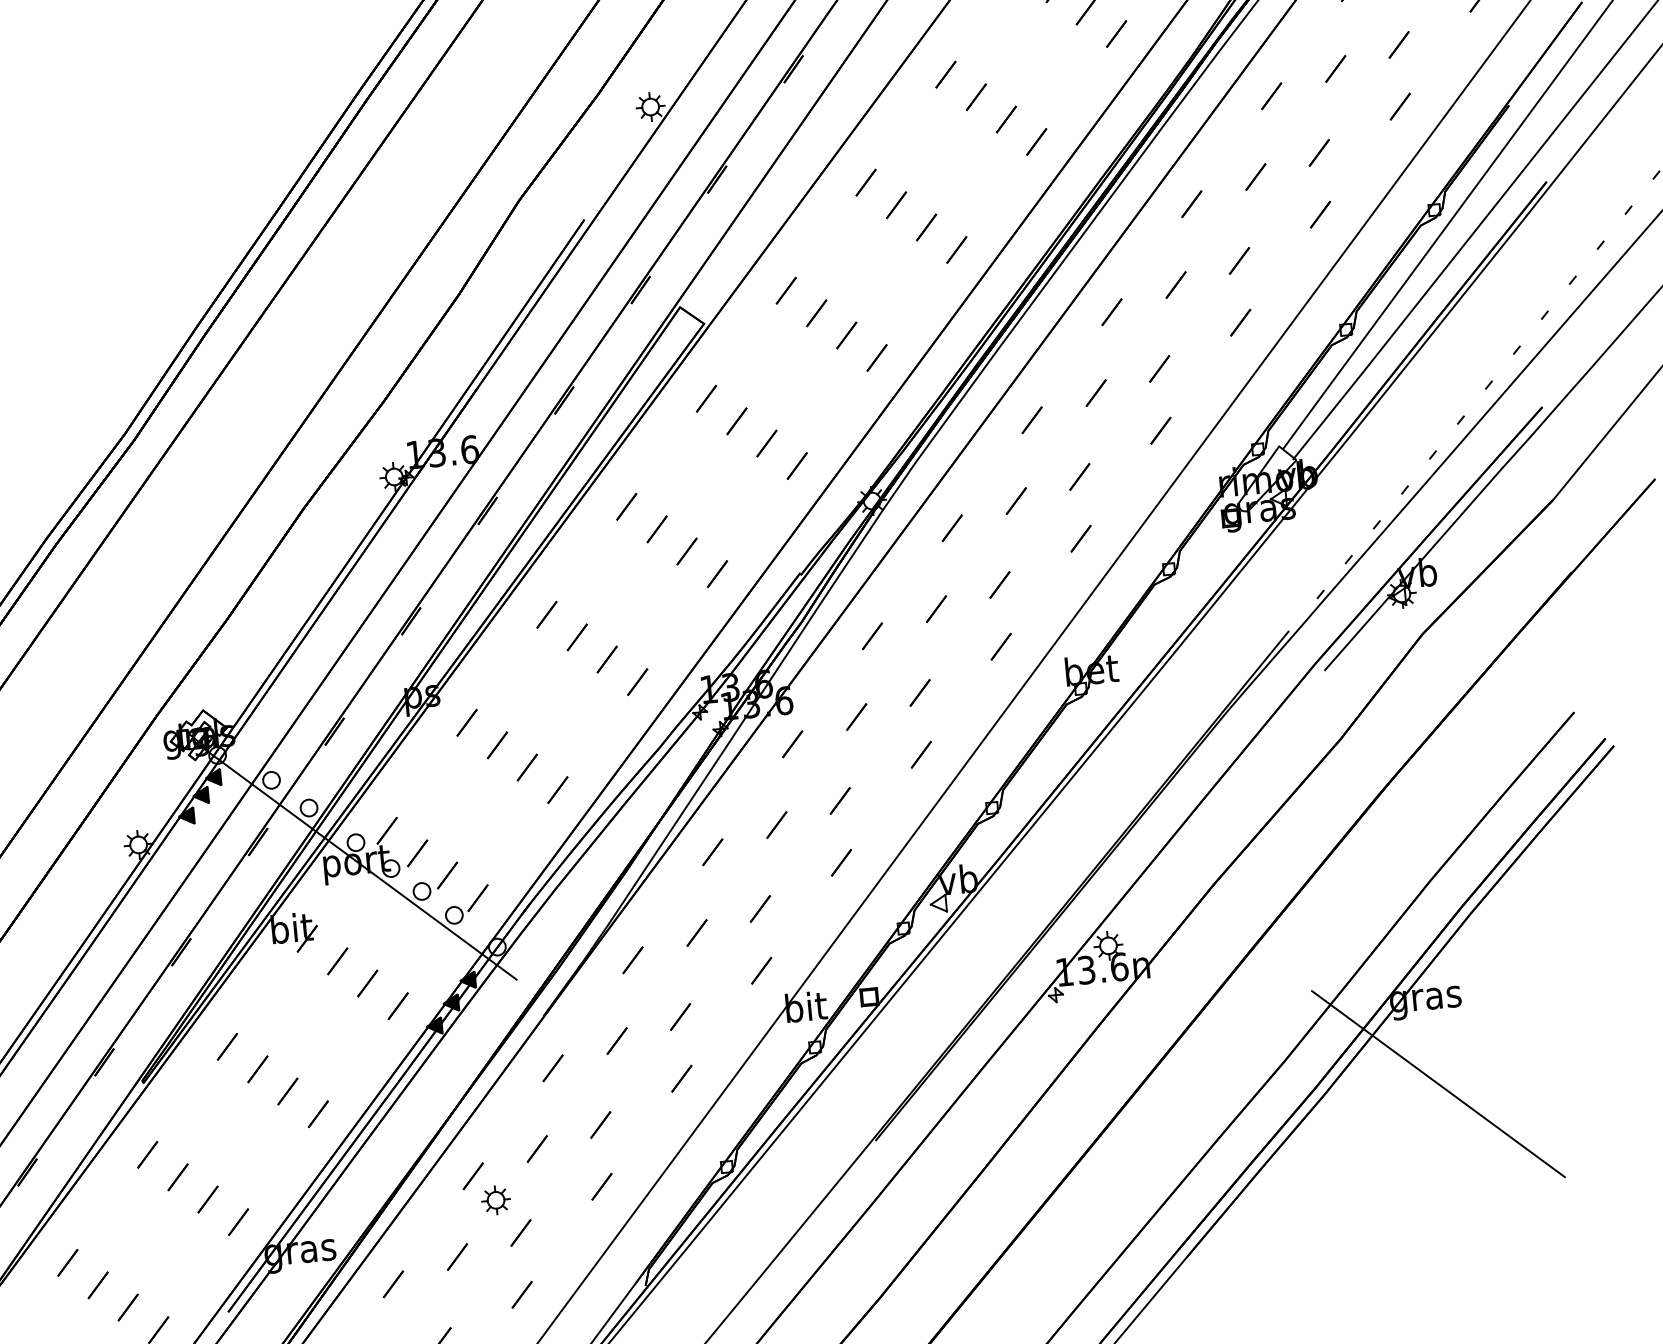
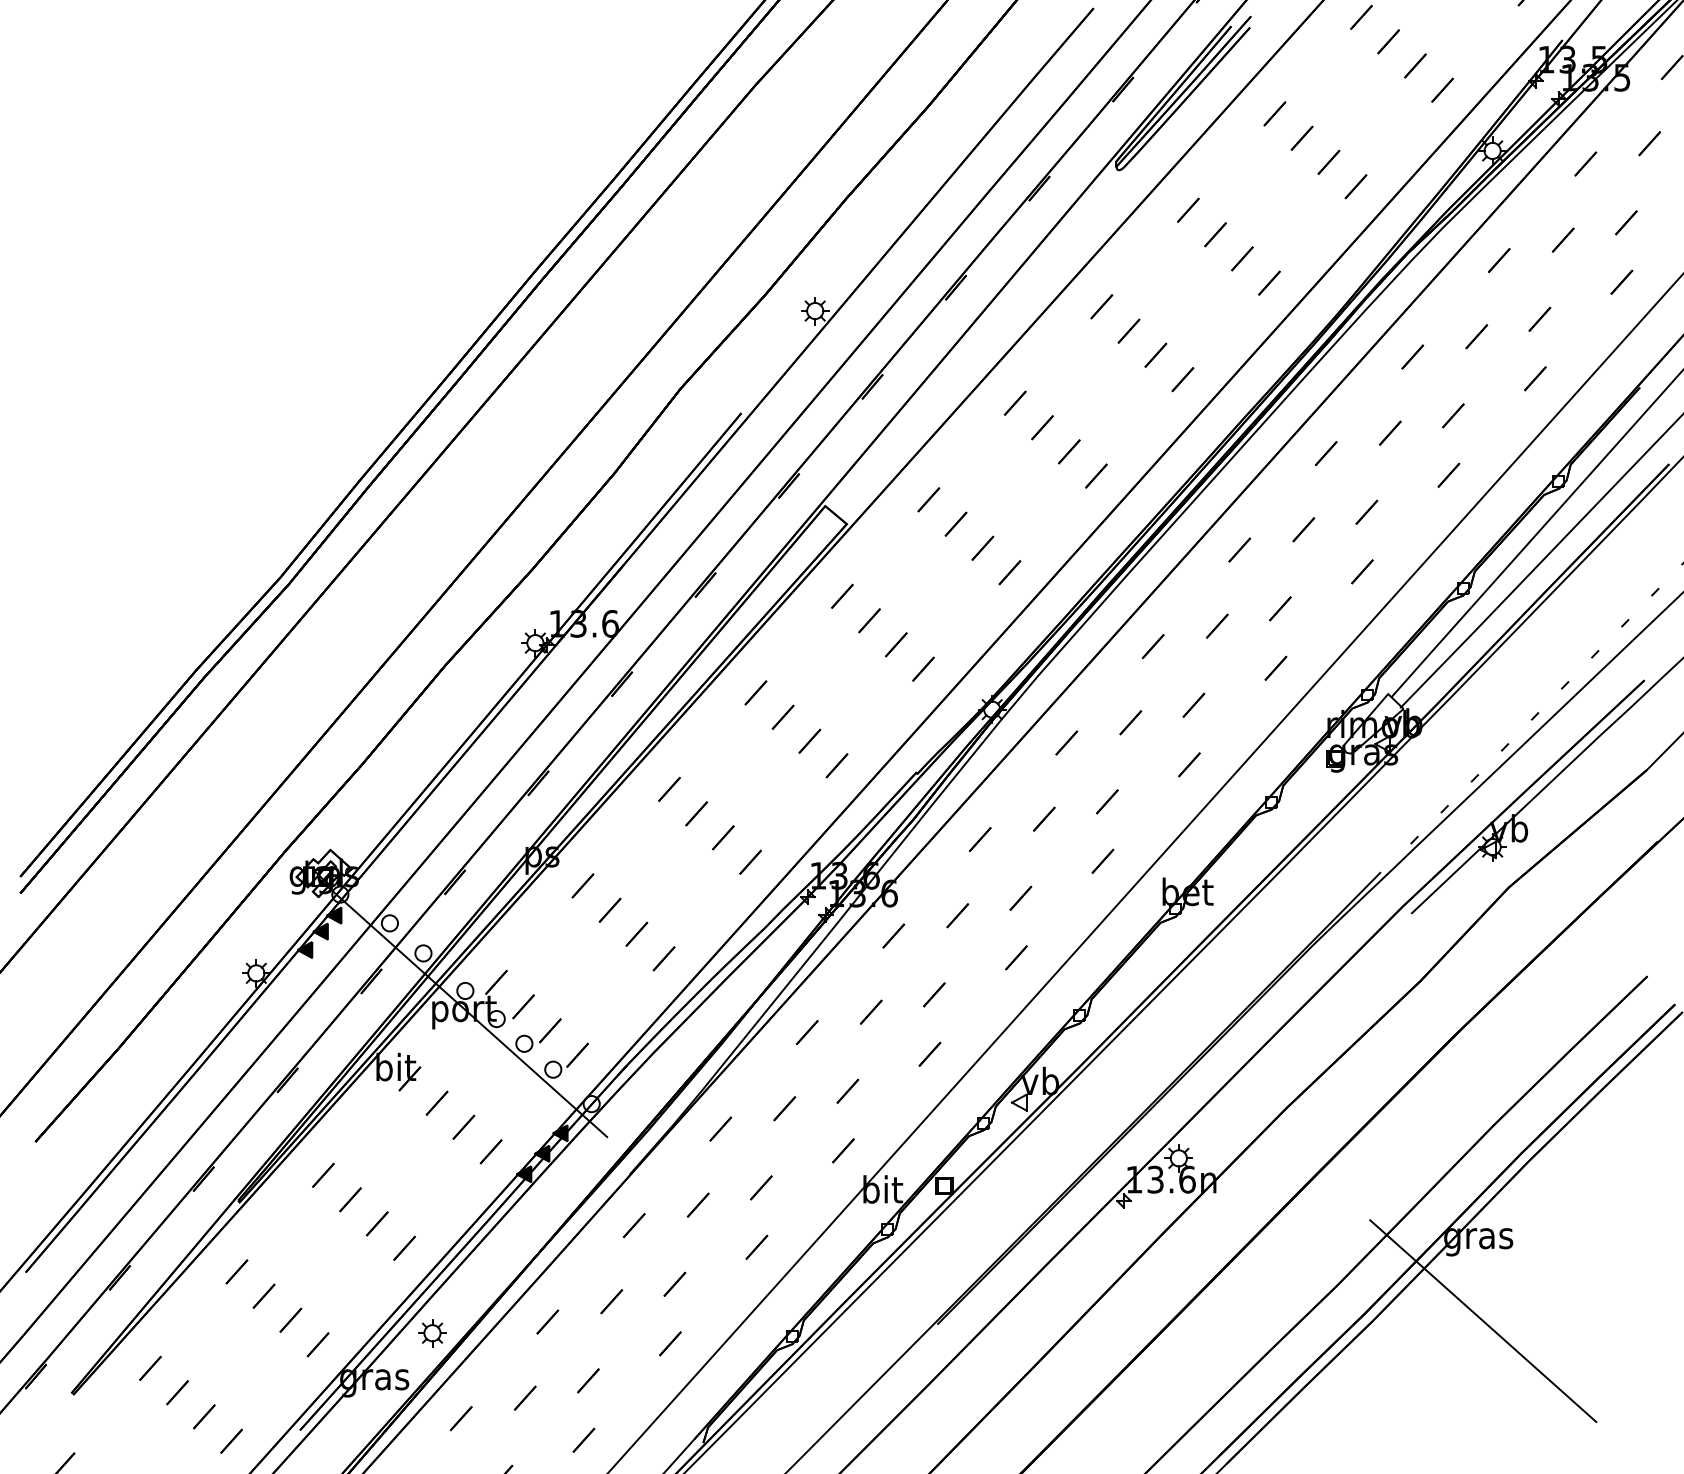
part: (496, 1200) -> (432, 1333), moved

